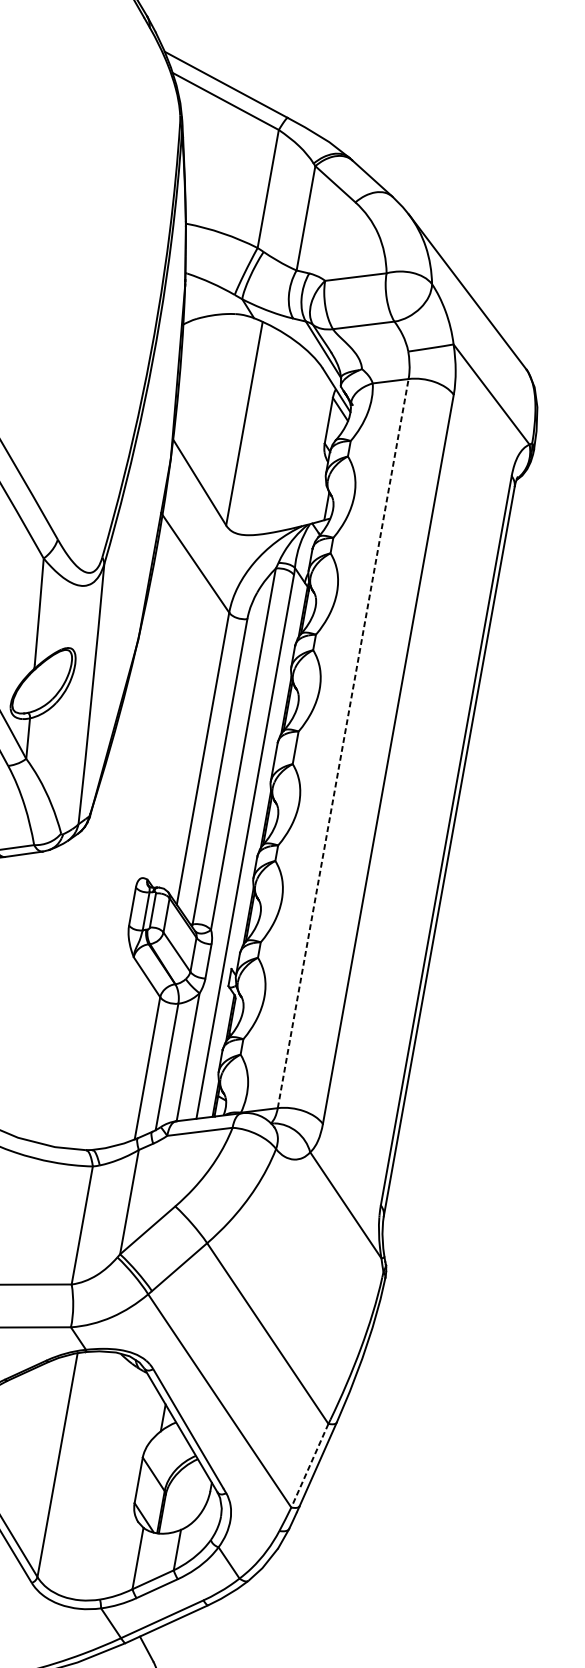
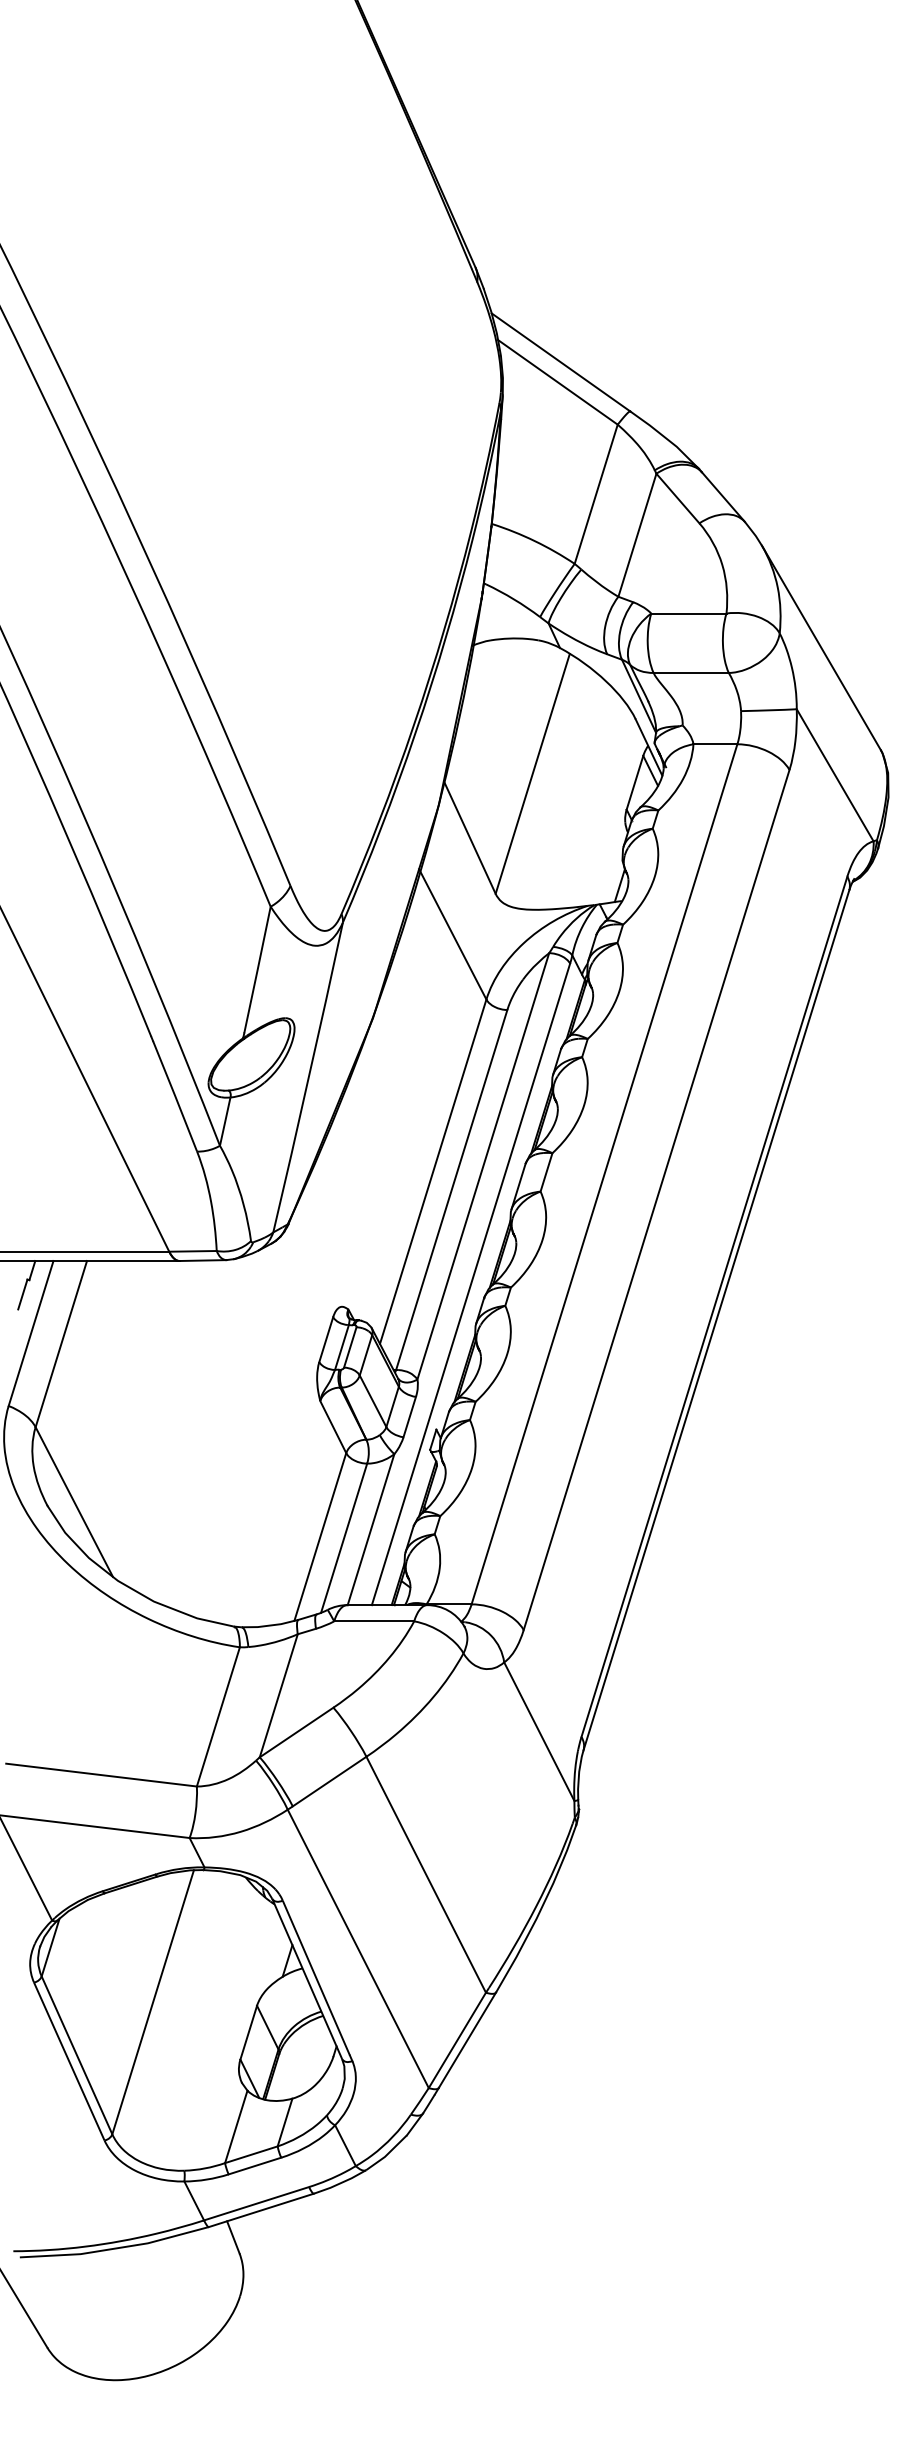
line: (343, 742) -> (604, 1173), dashed -> solid
line: (310, 1465) -> (457, 2040), dashed -> solid

